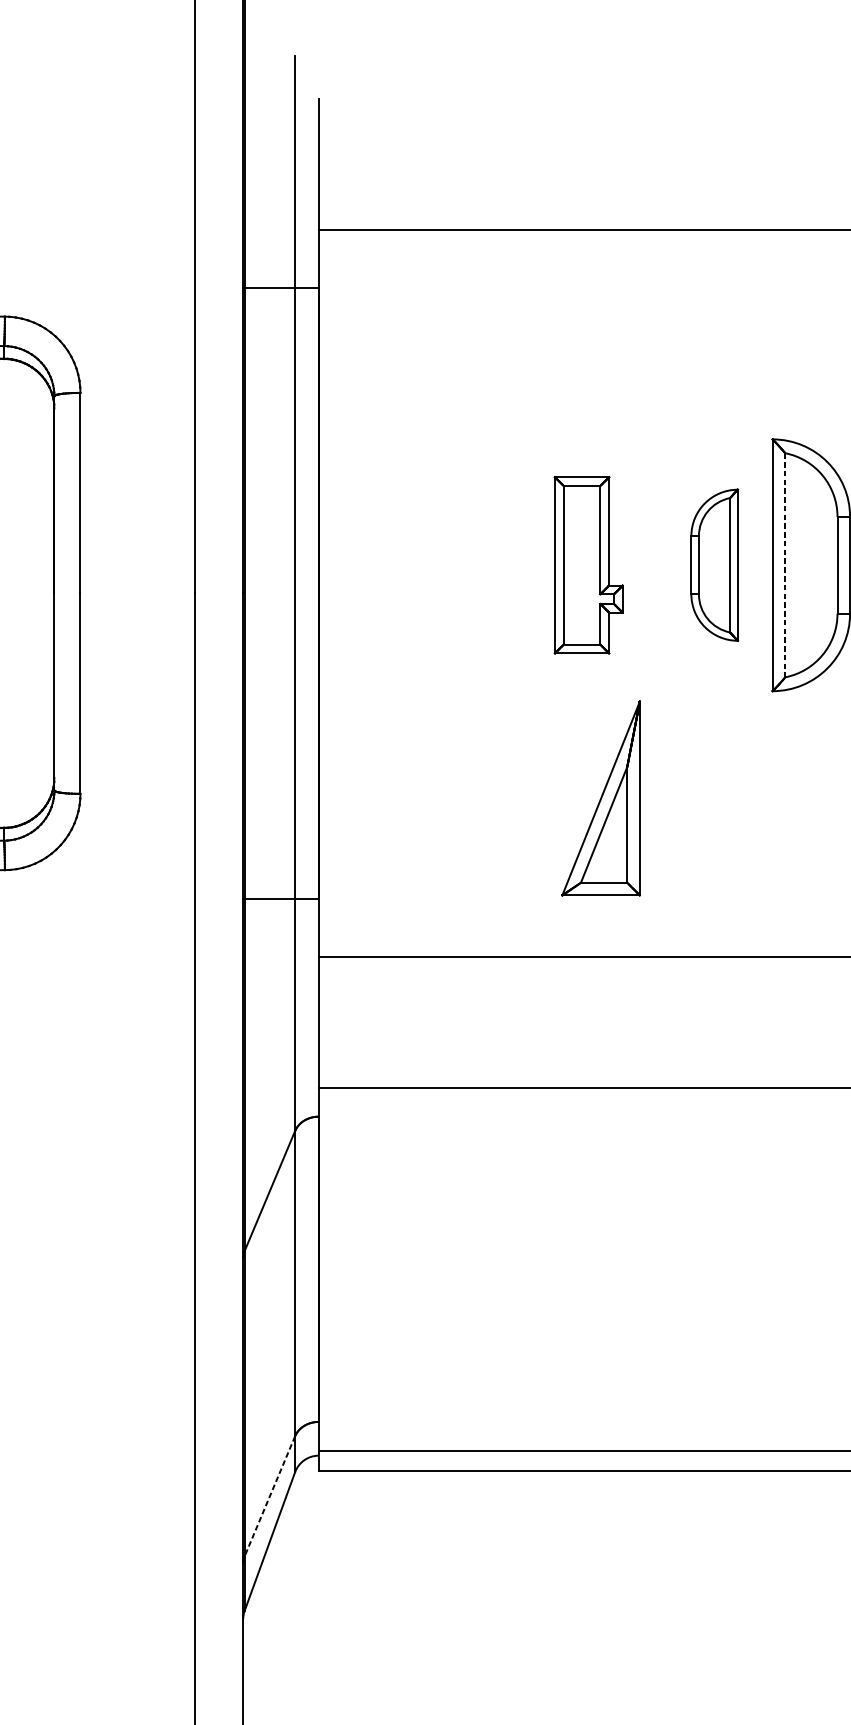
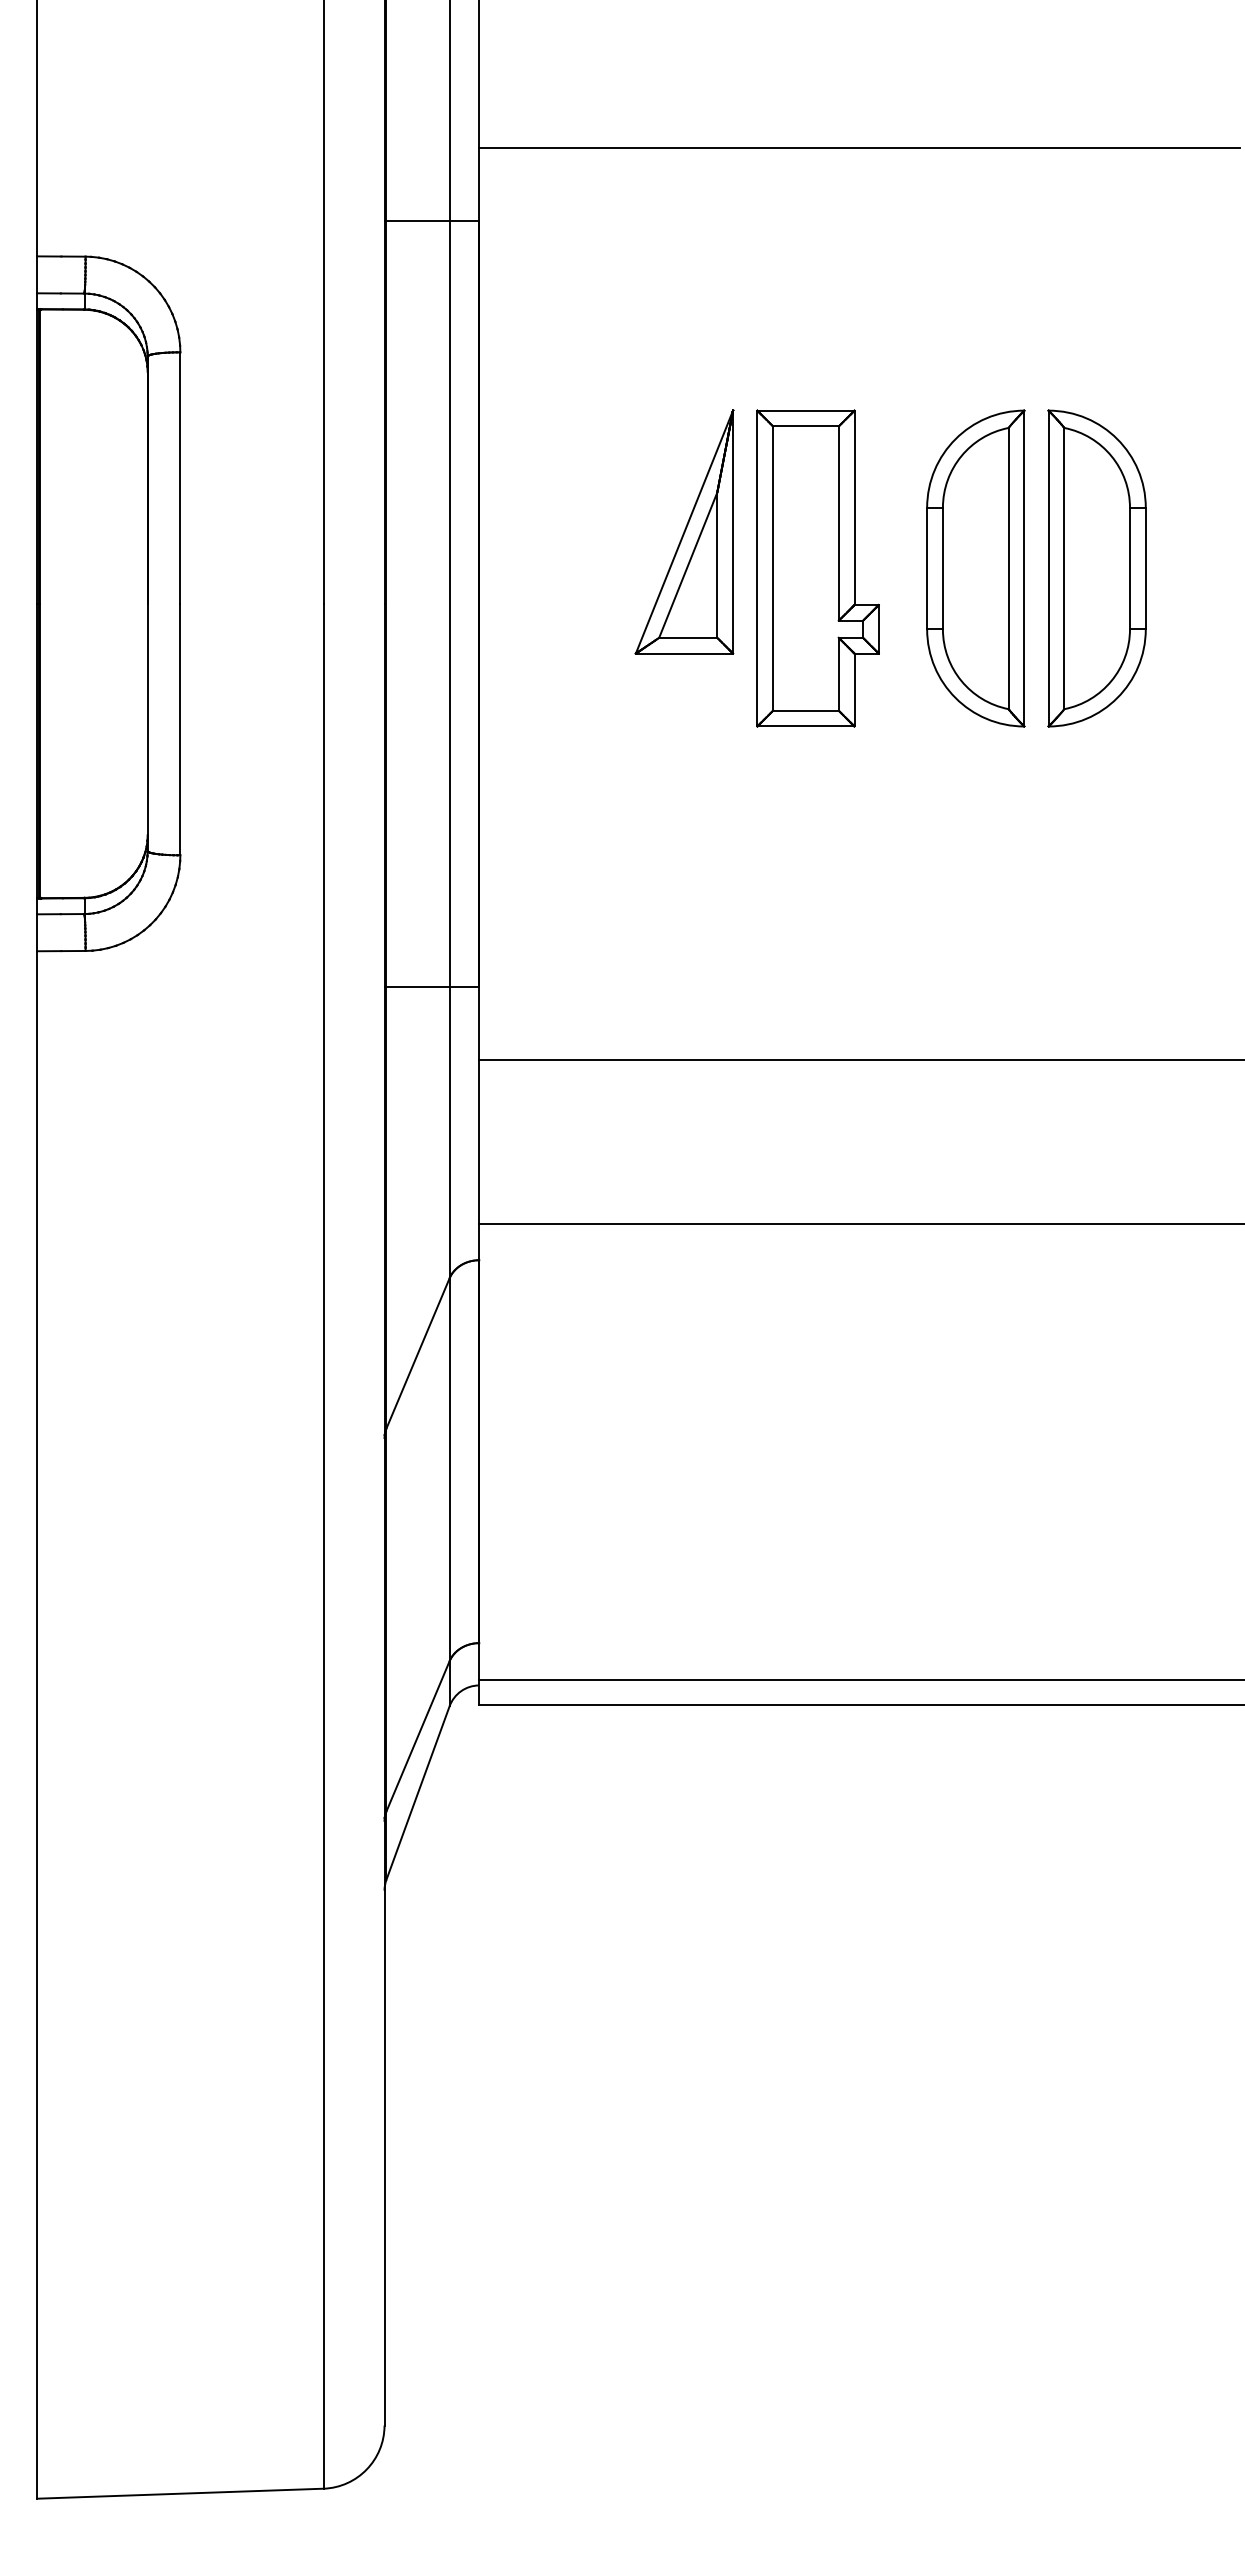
part: (588, 565) -> (817, 568), size x1.43
part: (714, 565) -> (975, 568), size x1.67
line: (785, 565) -> (1064, 568), dashed -> solid
part: (601, 798) -> (684, 531), moved
line: (270, 1496) -> (418, 1736), dashed -> solid

